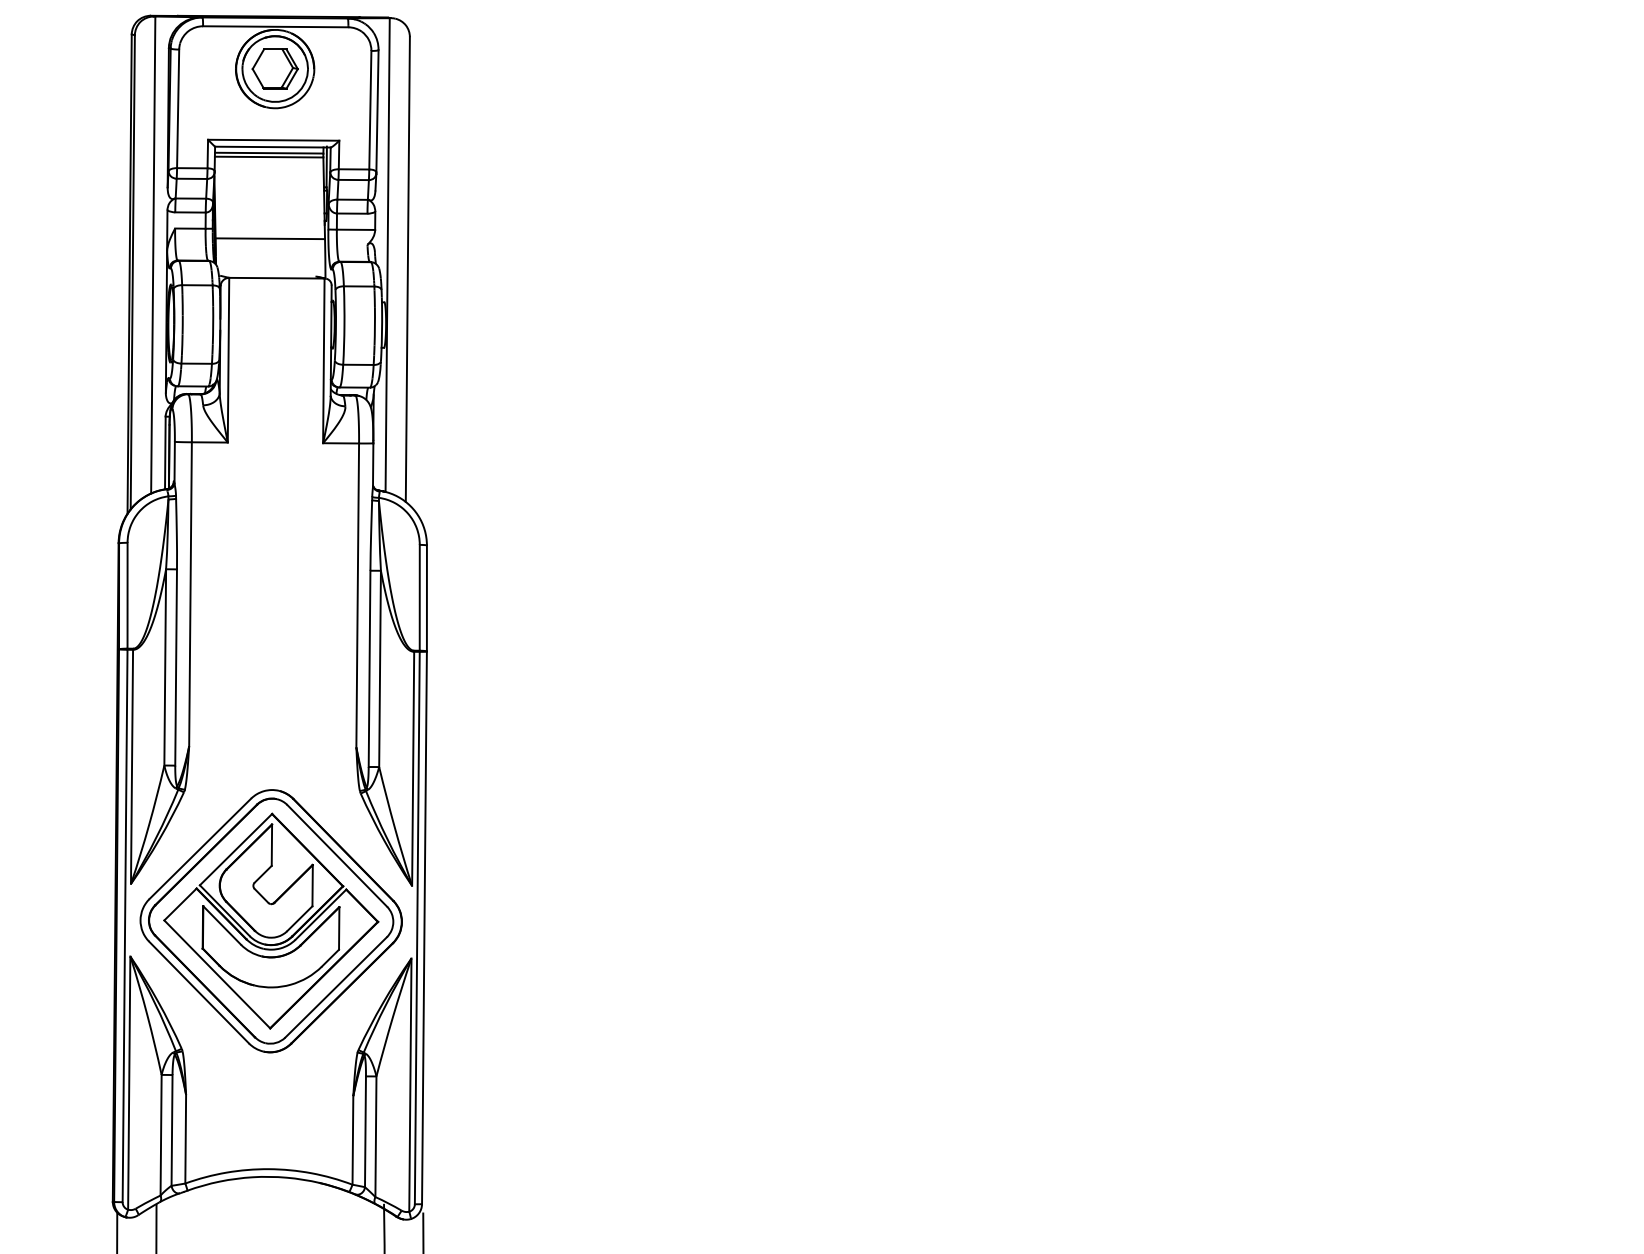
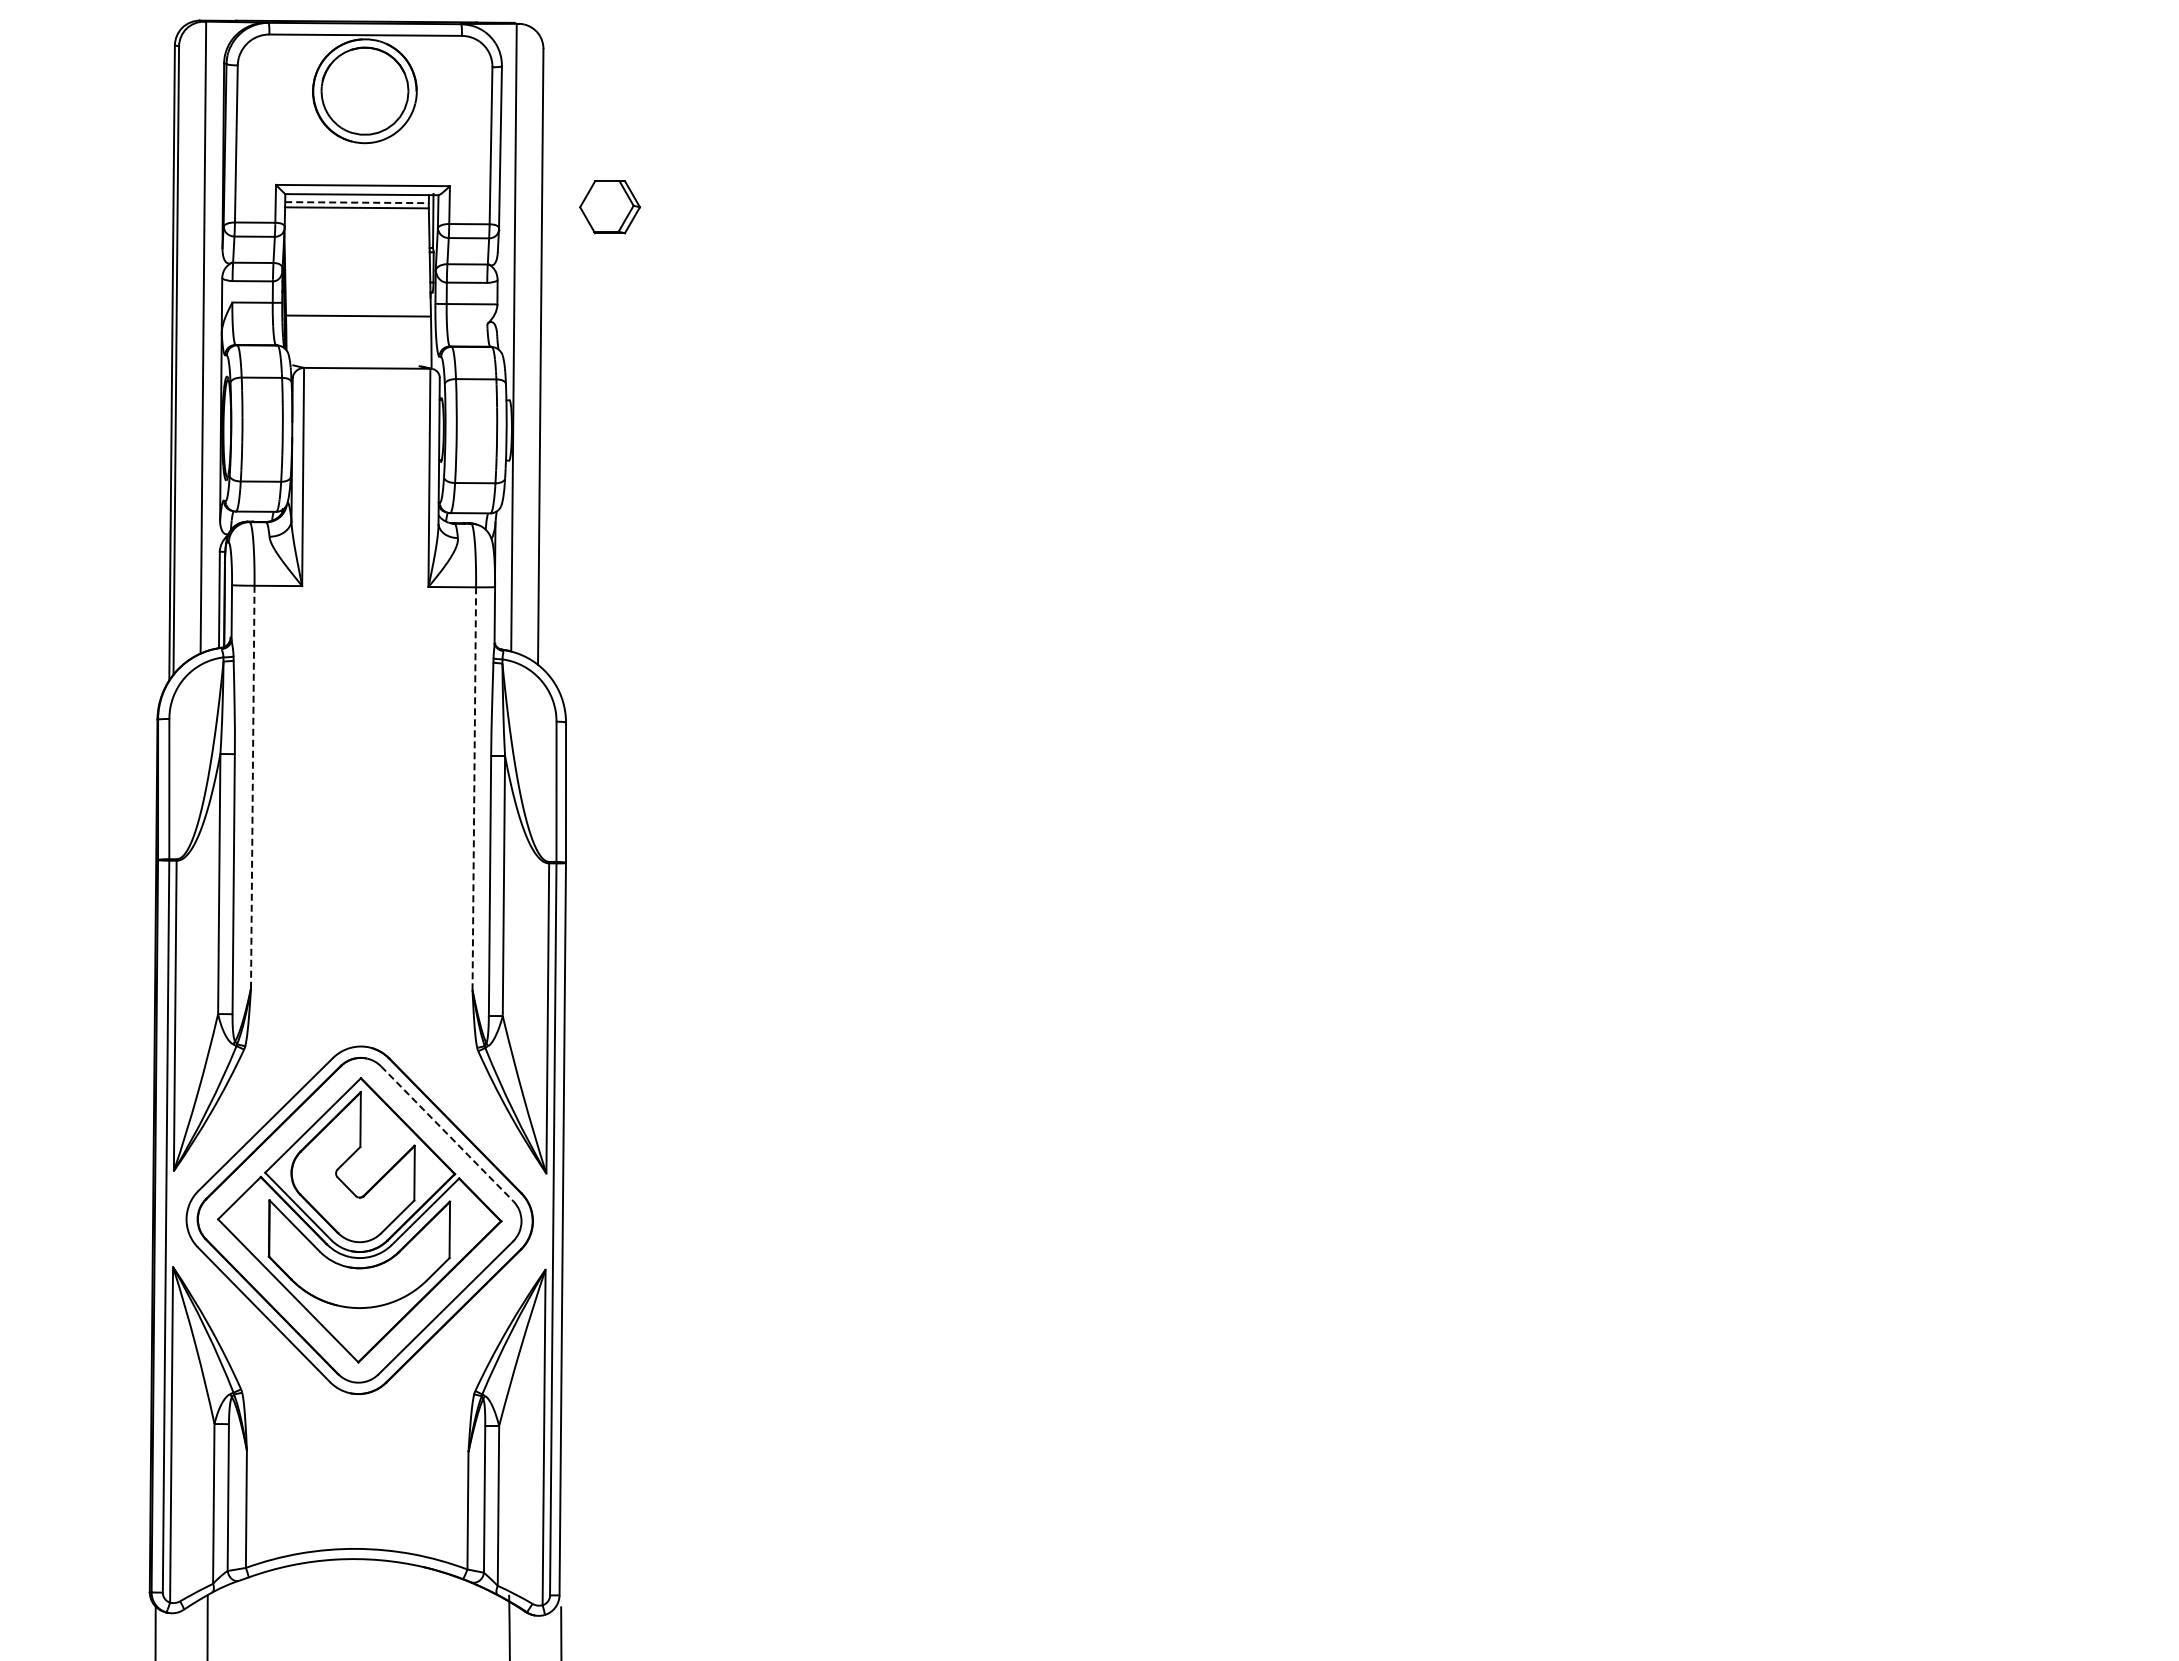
part: (275, 69) -> (610, 207), moved
line: (269, 153) -> (357, 202), solid -> dashed
line: (190, 594) -> (252, 787), solid -> dashed
line: (357, 596) -> (474, 789), solid -> dashed
line: (337, 856) -> (447, 1134), solid -> dashed

